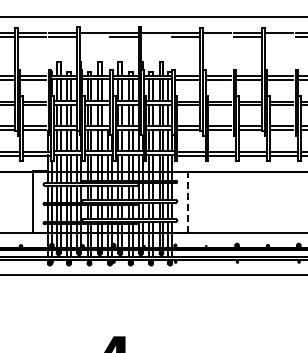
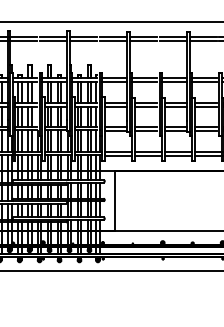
line: (93, 37) -> (23, 41), added
line: (155, 37) -> (83, 41), added
line: (216, 37) -> (142, 41), added
line: (278, 37) -> (202, 41), added
line: (187, 202) -> (114, 201), dashed -> solid

